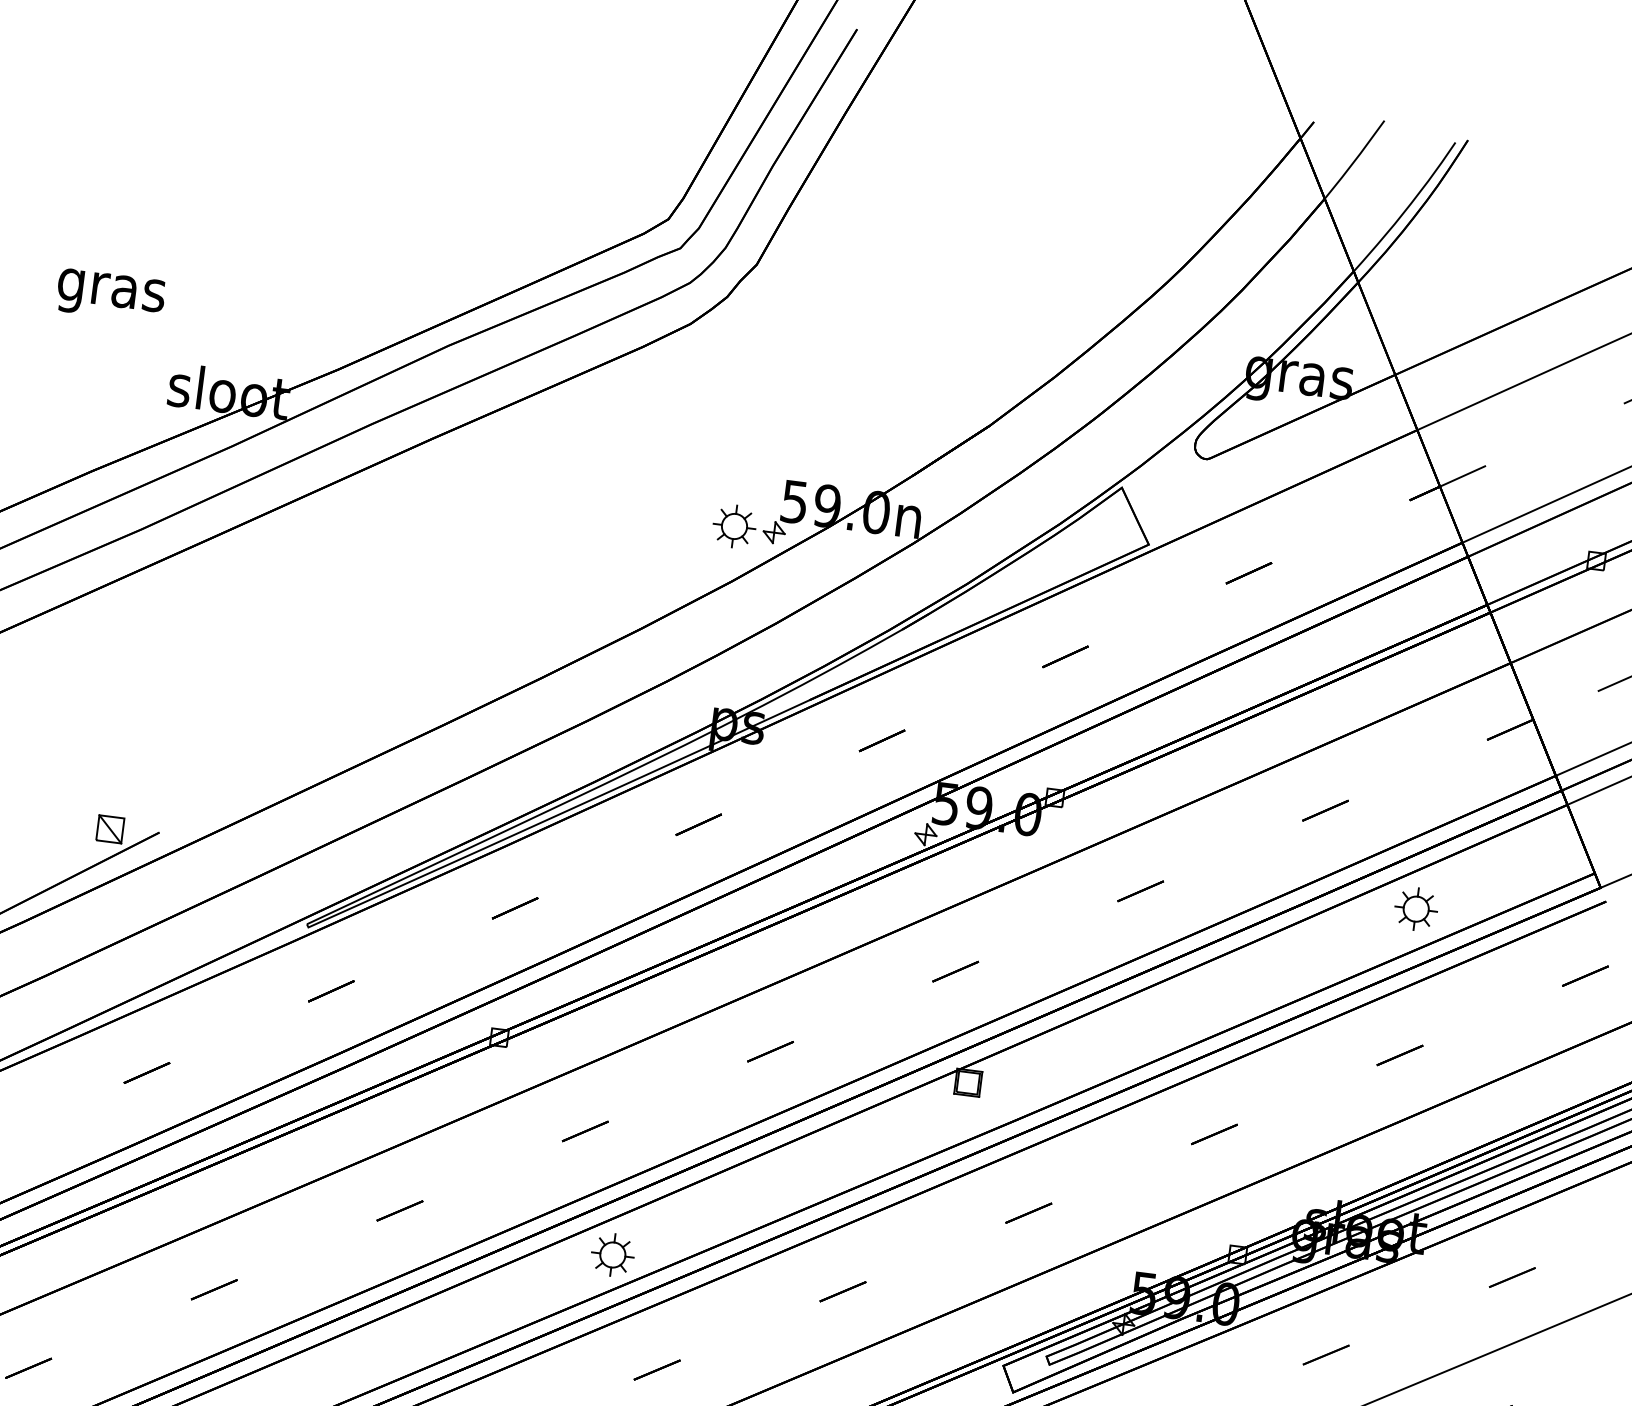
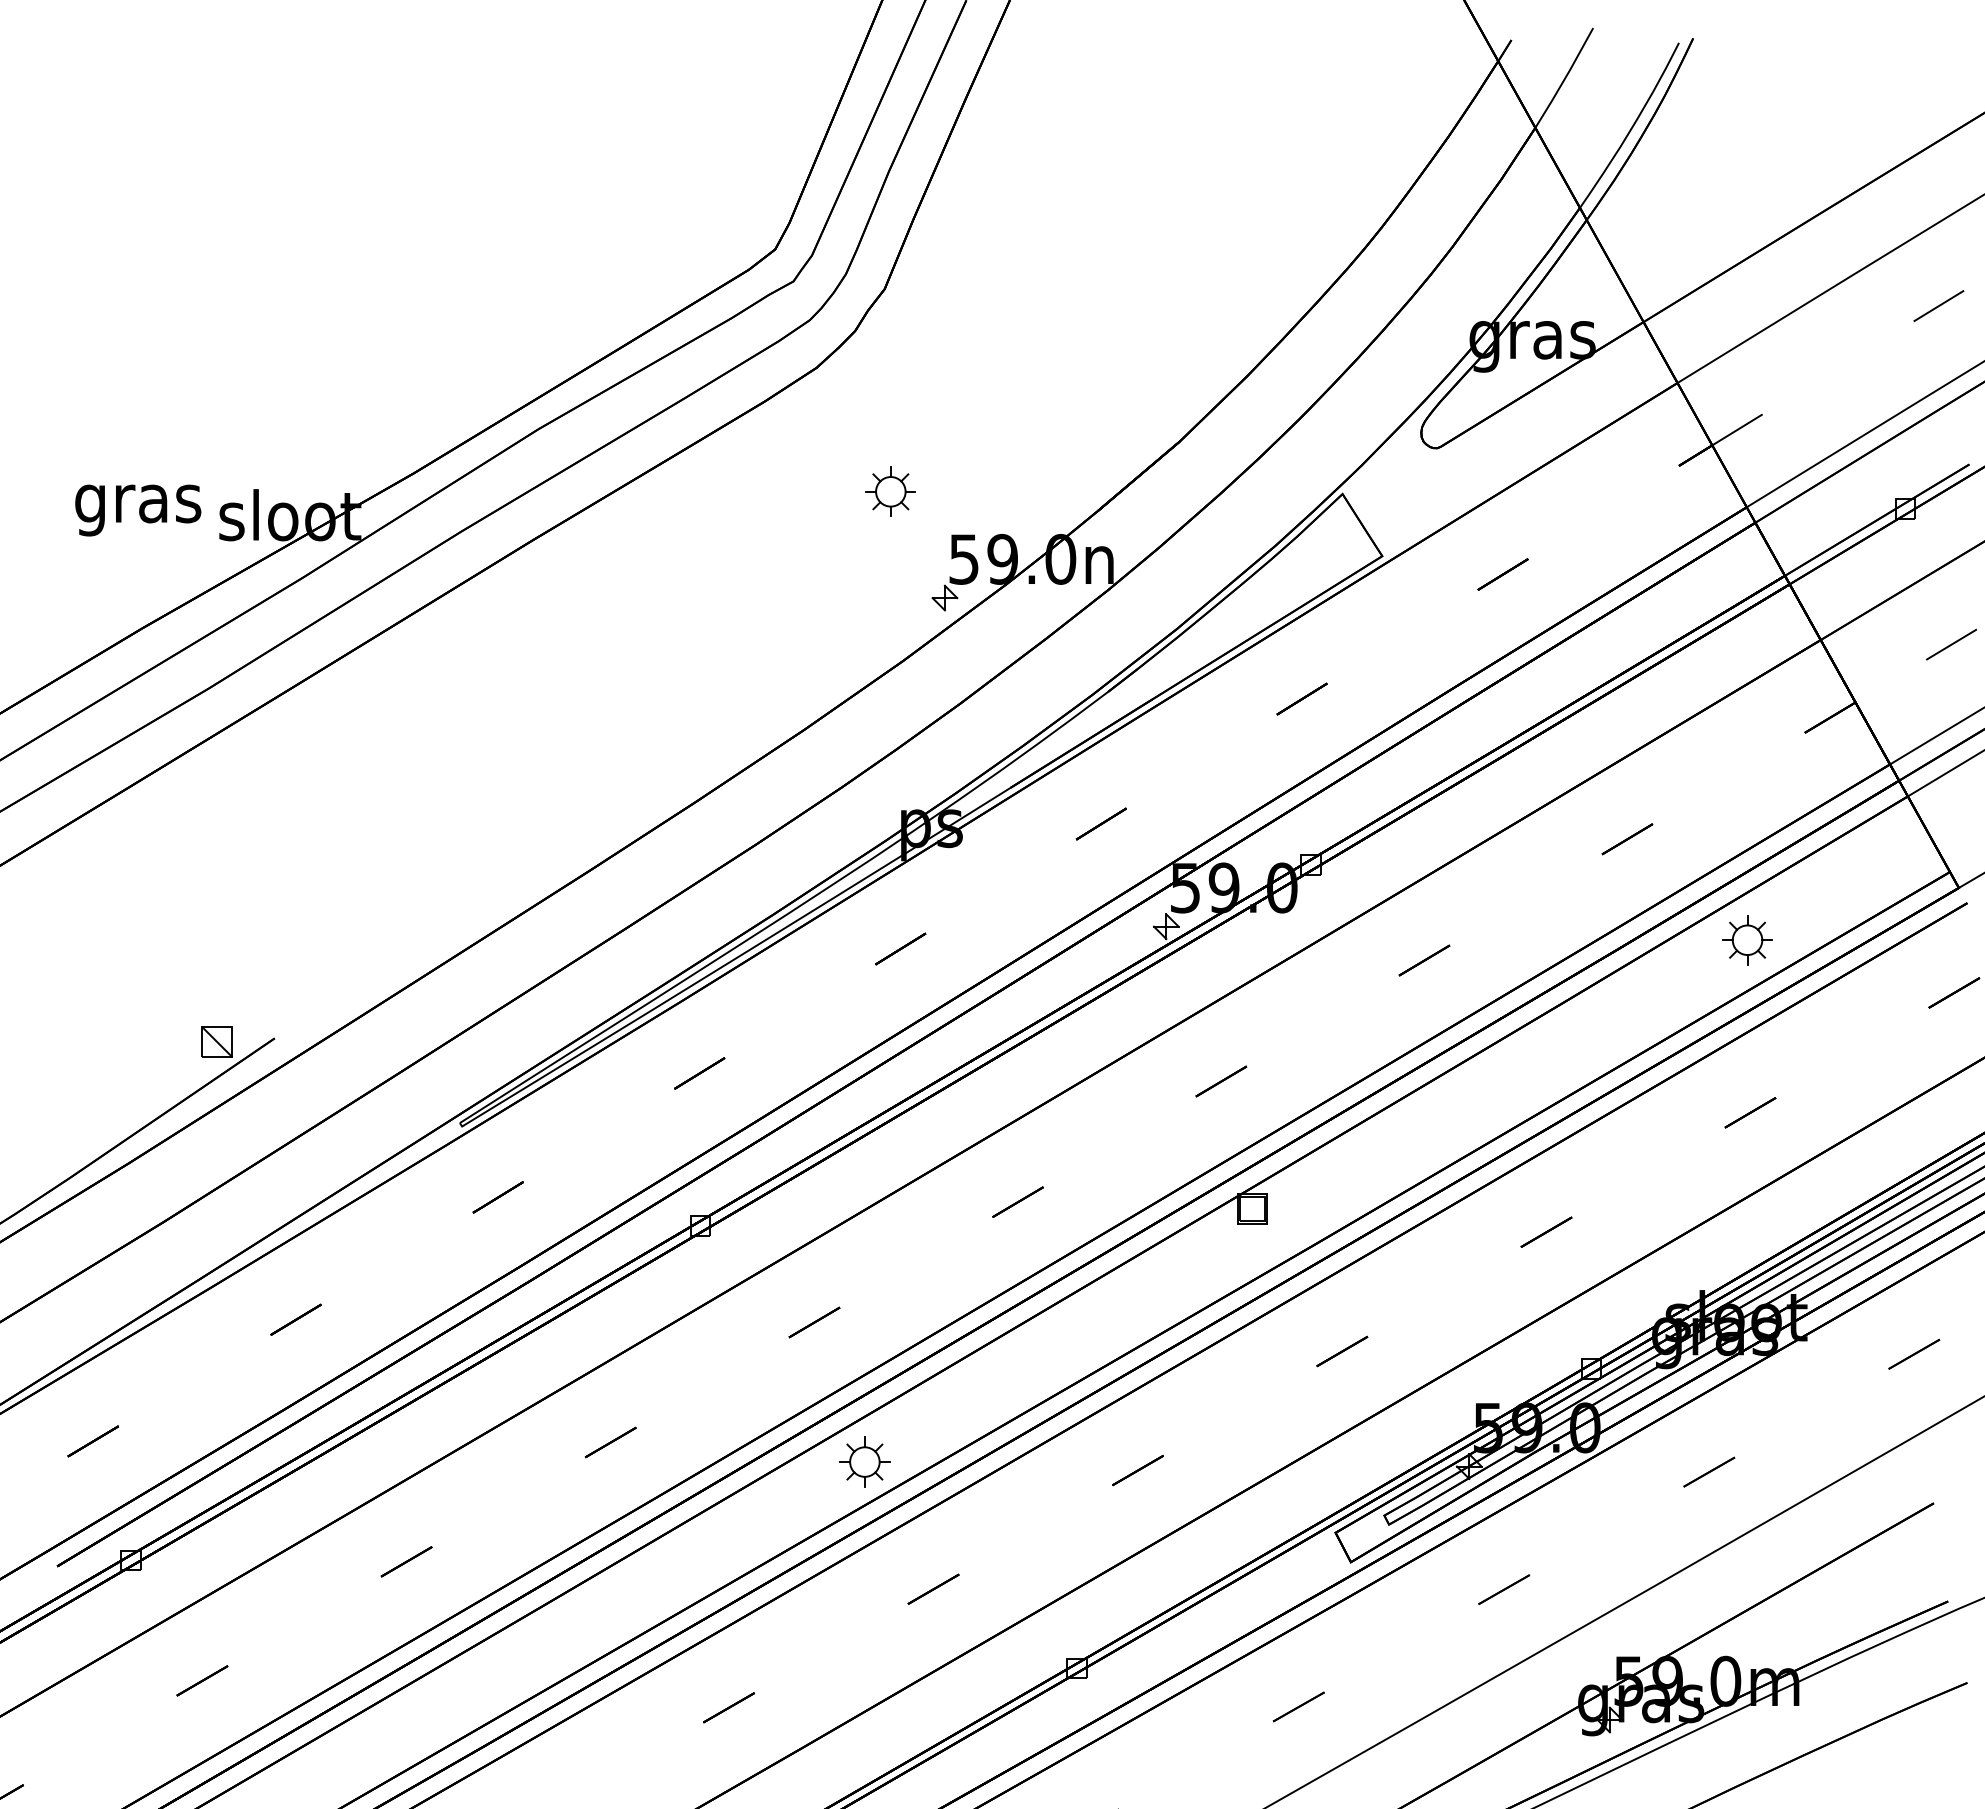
text: (111, 295) -> (138, 510), moved
part: (734, 526) -> (890, 491), moved

